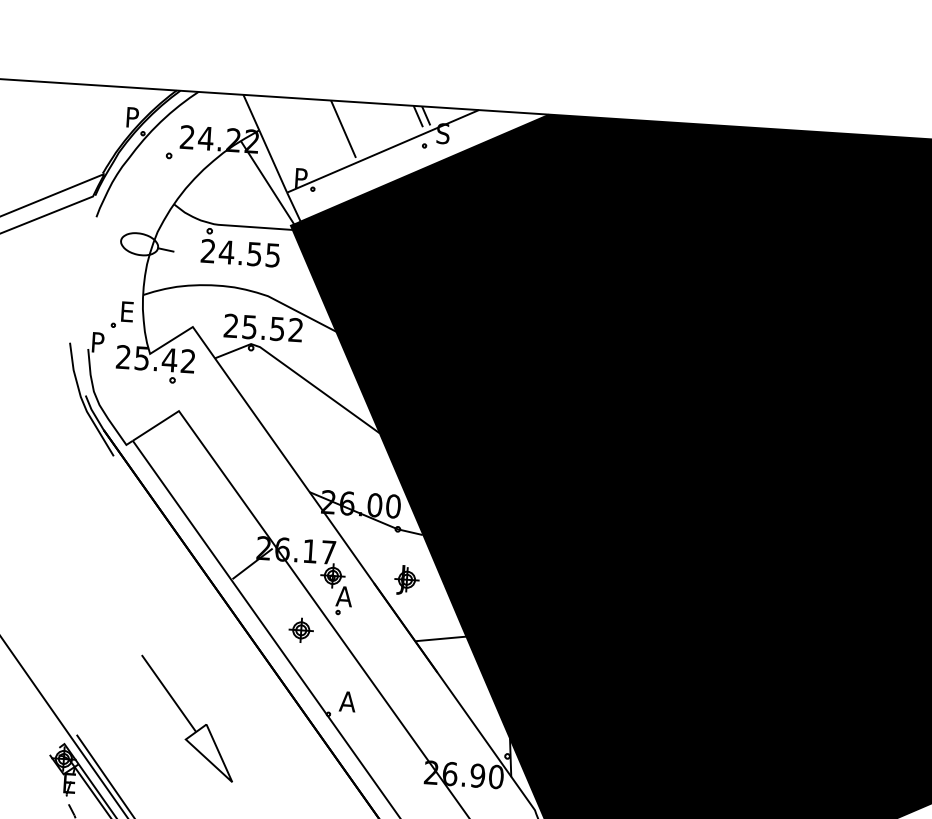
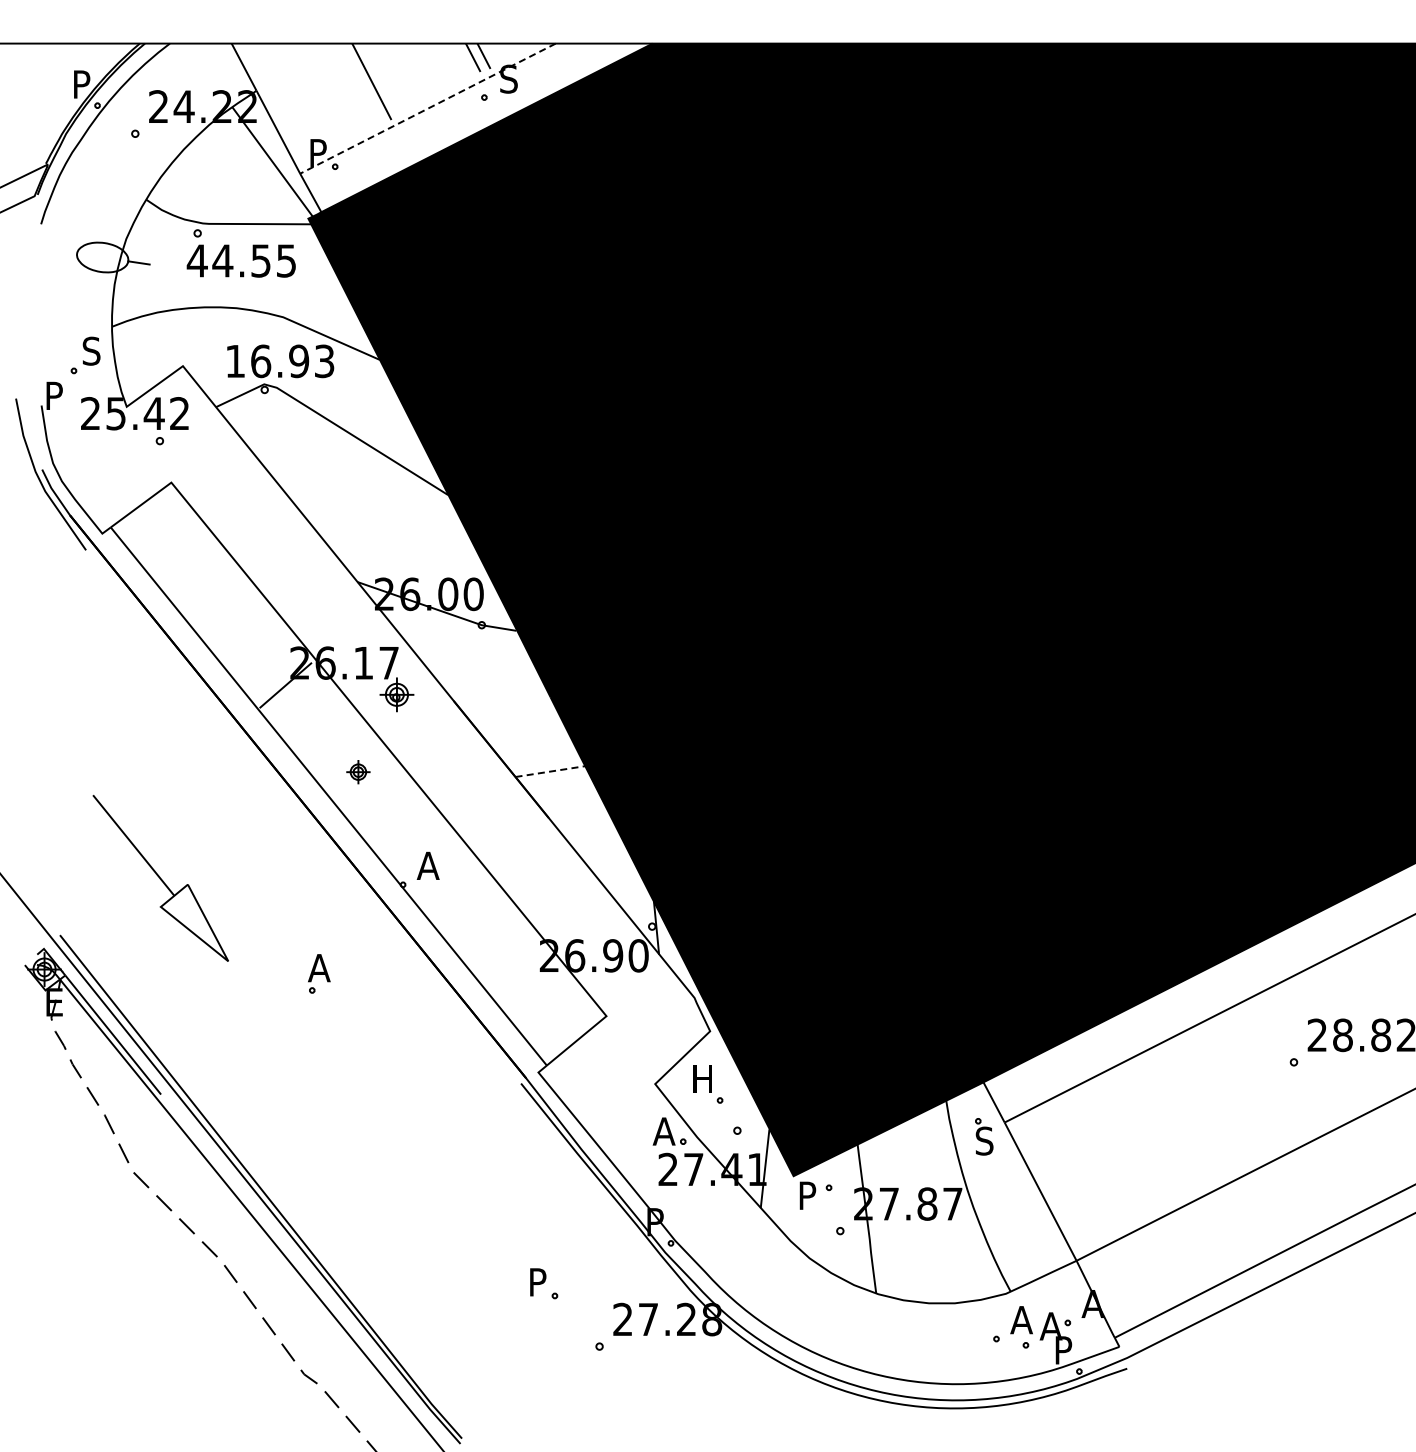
line: (382, 151) -> (427, 108), solid -> dashed
text: (207, 250) -> (196, 260), 24.55 -> 44.55
text: (127, 311) -> (91, 350), E -> S
text: (263, 328) -> (279, 361), 25.52 -> 16.93
part: (406, 579) -> (498, 693), removed
part: (344, 600) -> (319, 973), moved
part: (301, 629) -> (358, 771), size x0.7
line: (440, 638) -> (550, 771), solid -> dashed
part: (186, 718) -> (160, 878), moved

